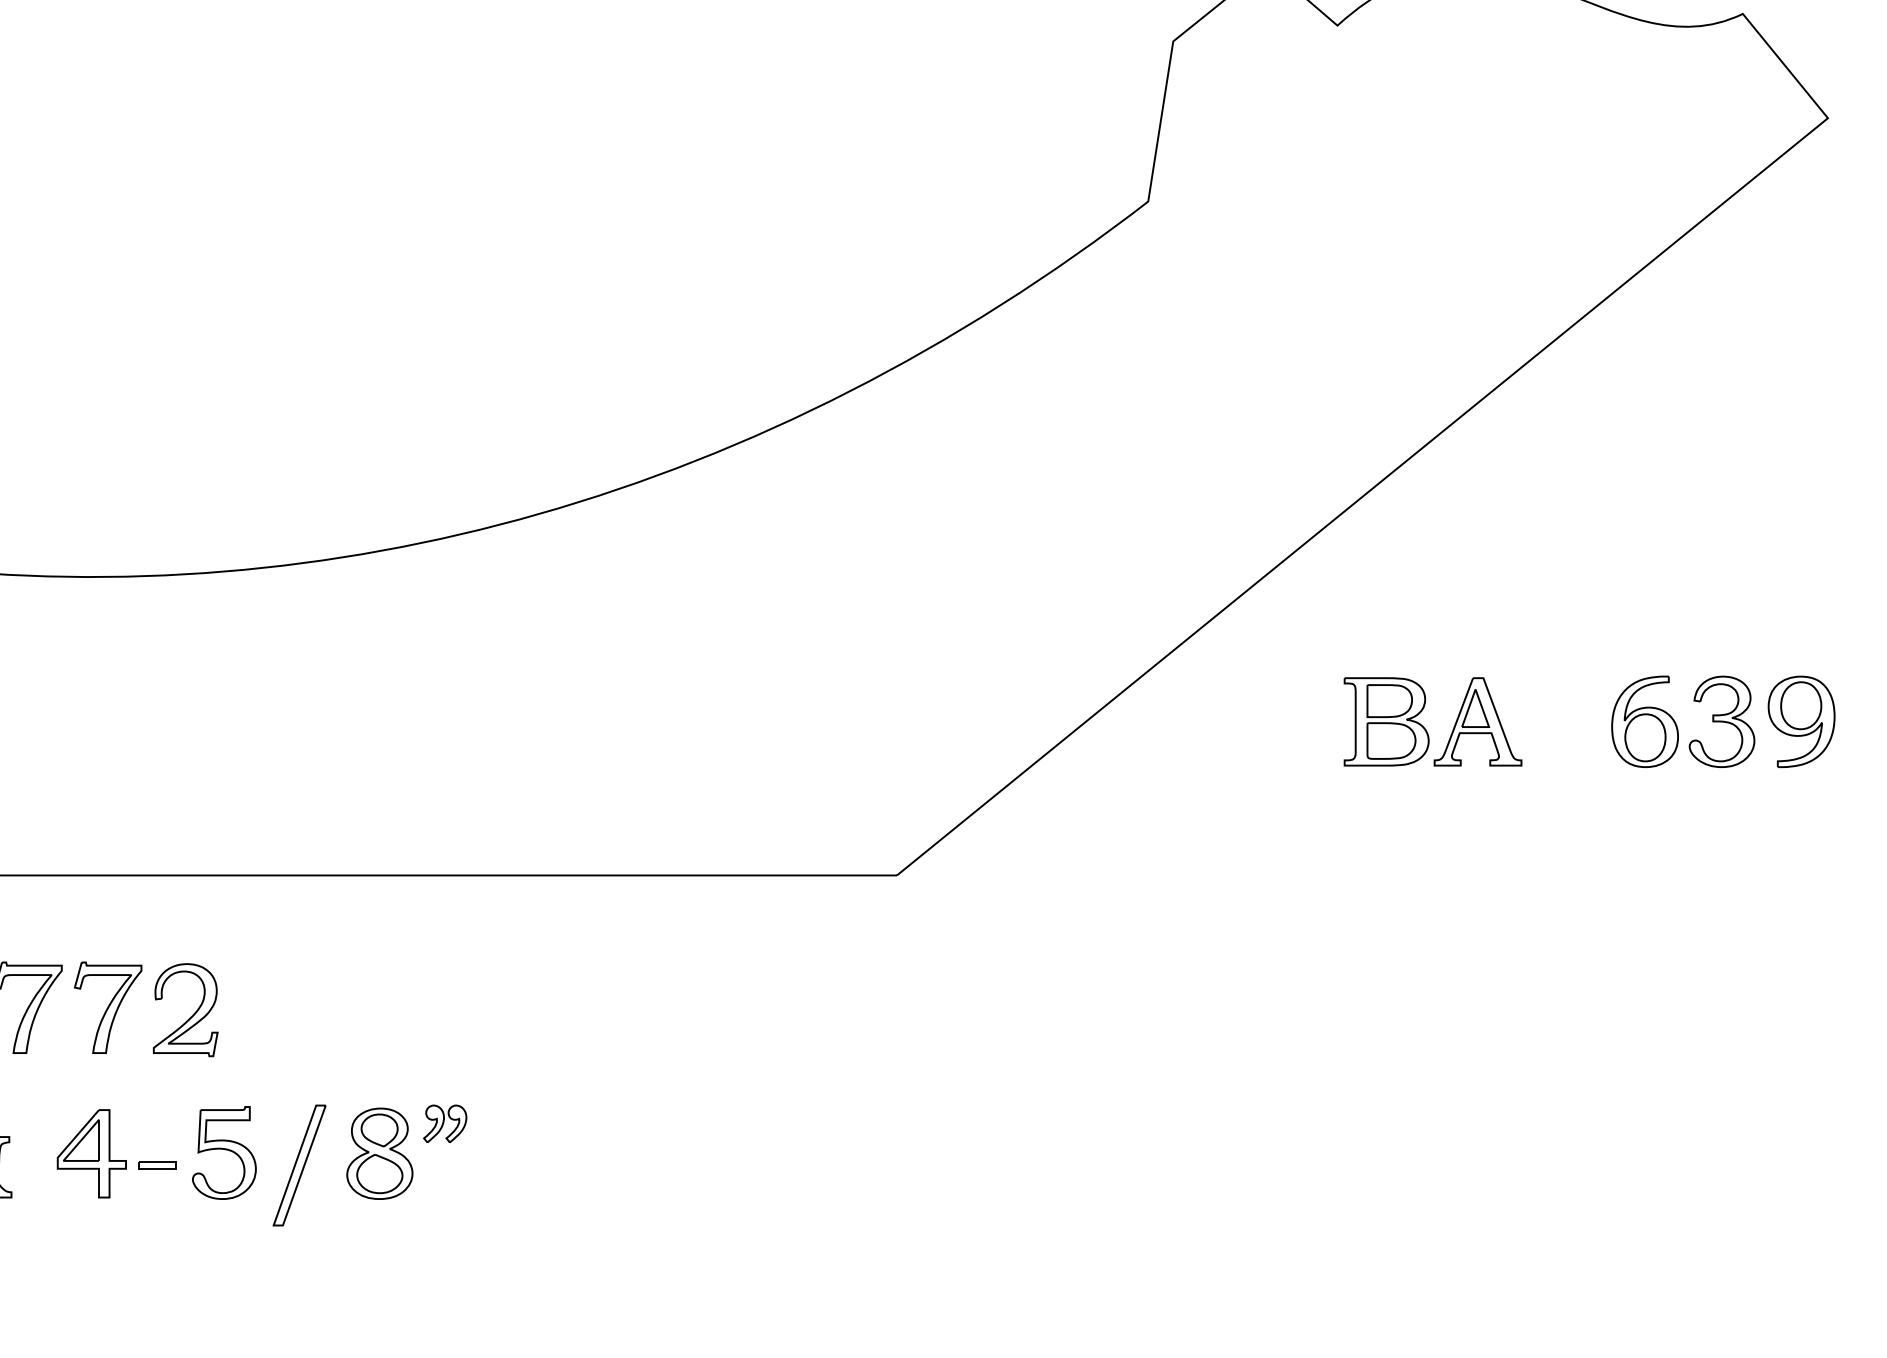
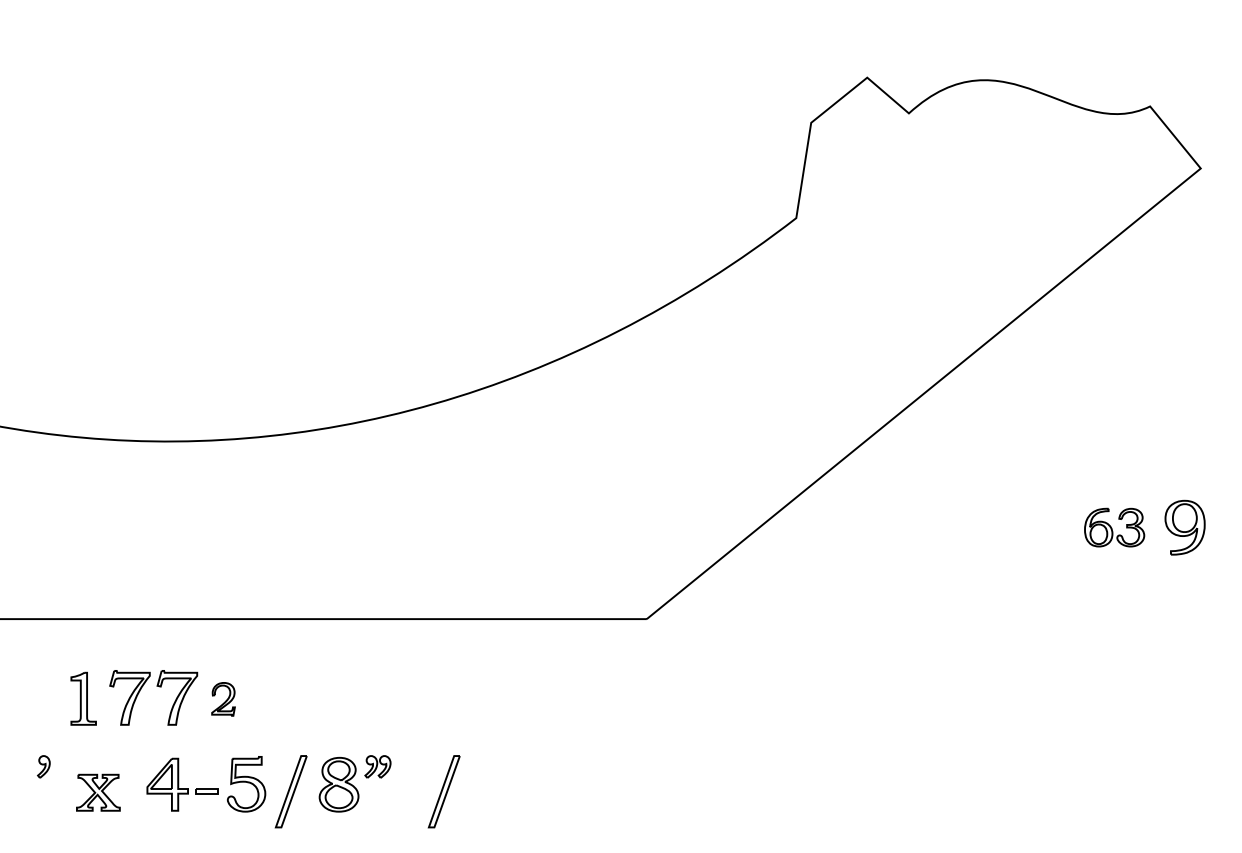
part: (1432, 721) -> (965, 527), removed
part: (1682, 721) -> (1114, 527), size x0.7
part: (185, 1010) -> (223, 699), size x0.6
part: (555, 1165) -> (443, 791), added

